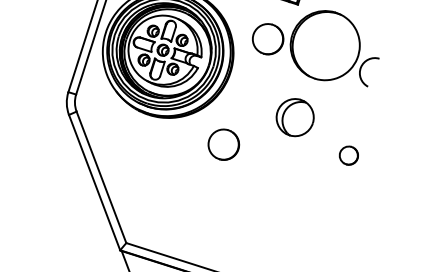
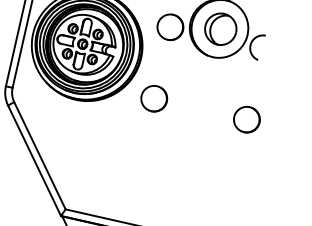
part: (294, 117) -> (220, 29), moved
part: (223, 144) -> (153, 98), moved
part: (348, 155) -> (246, 119), size x1.67

